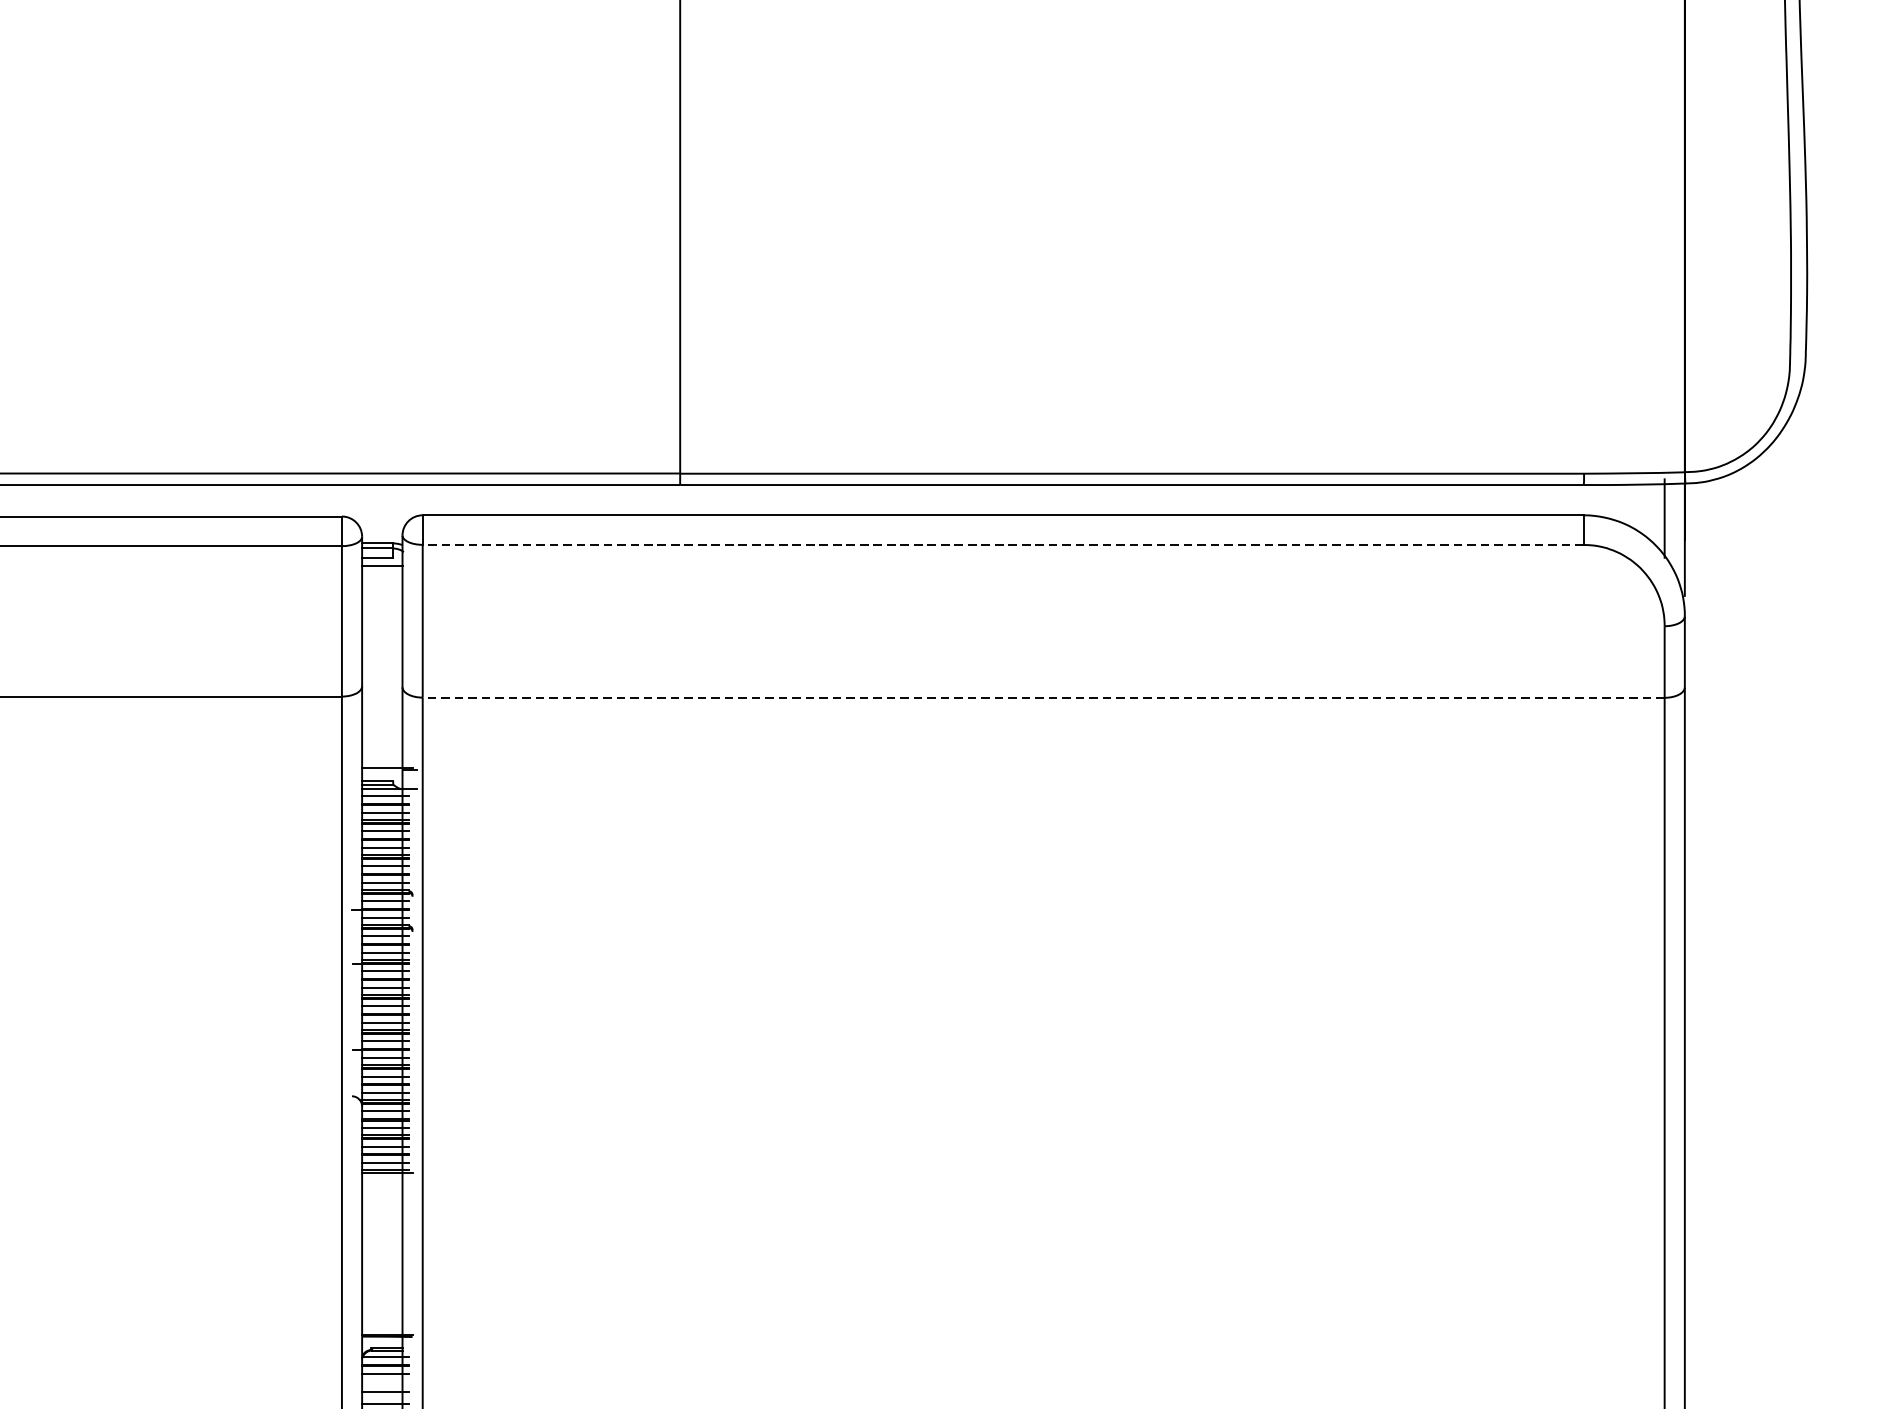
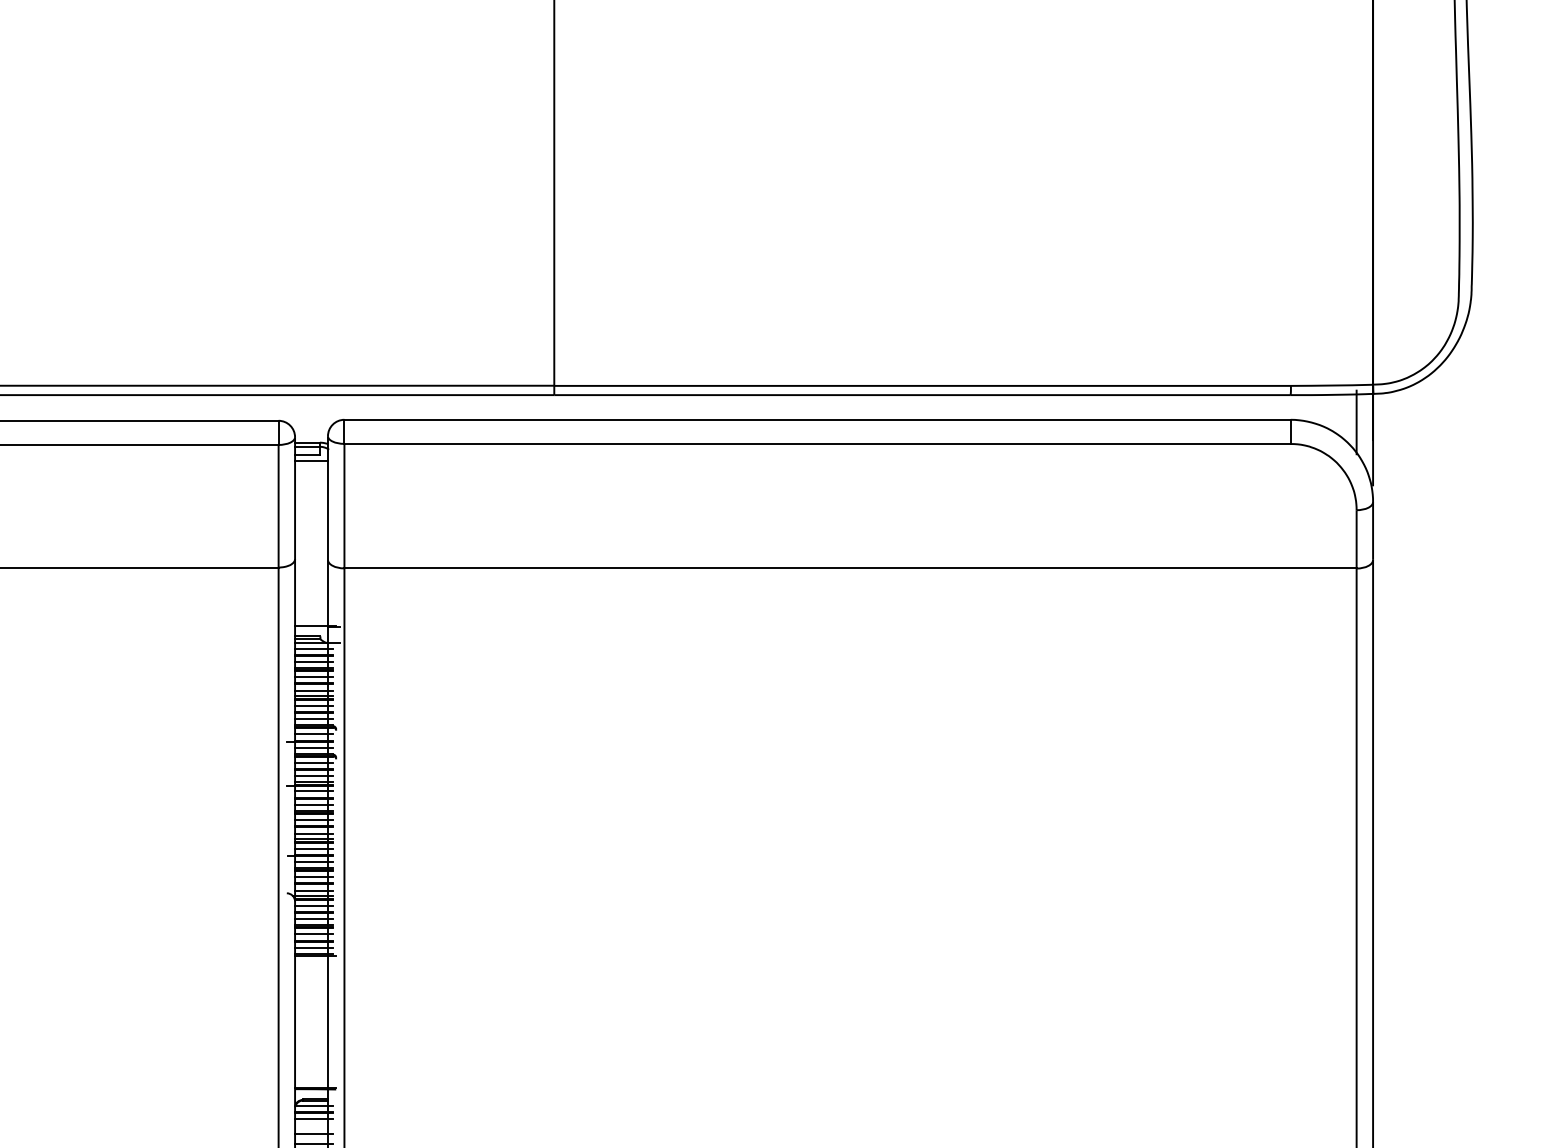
line: (1003, 545) -> (817, 444), dashed -> solid
line: (1043, 697) -> (850, 568), dashed -> solid

